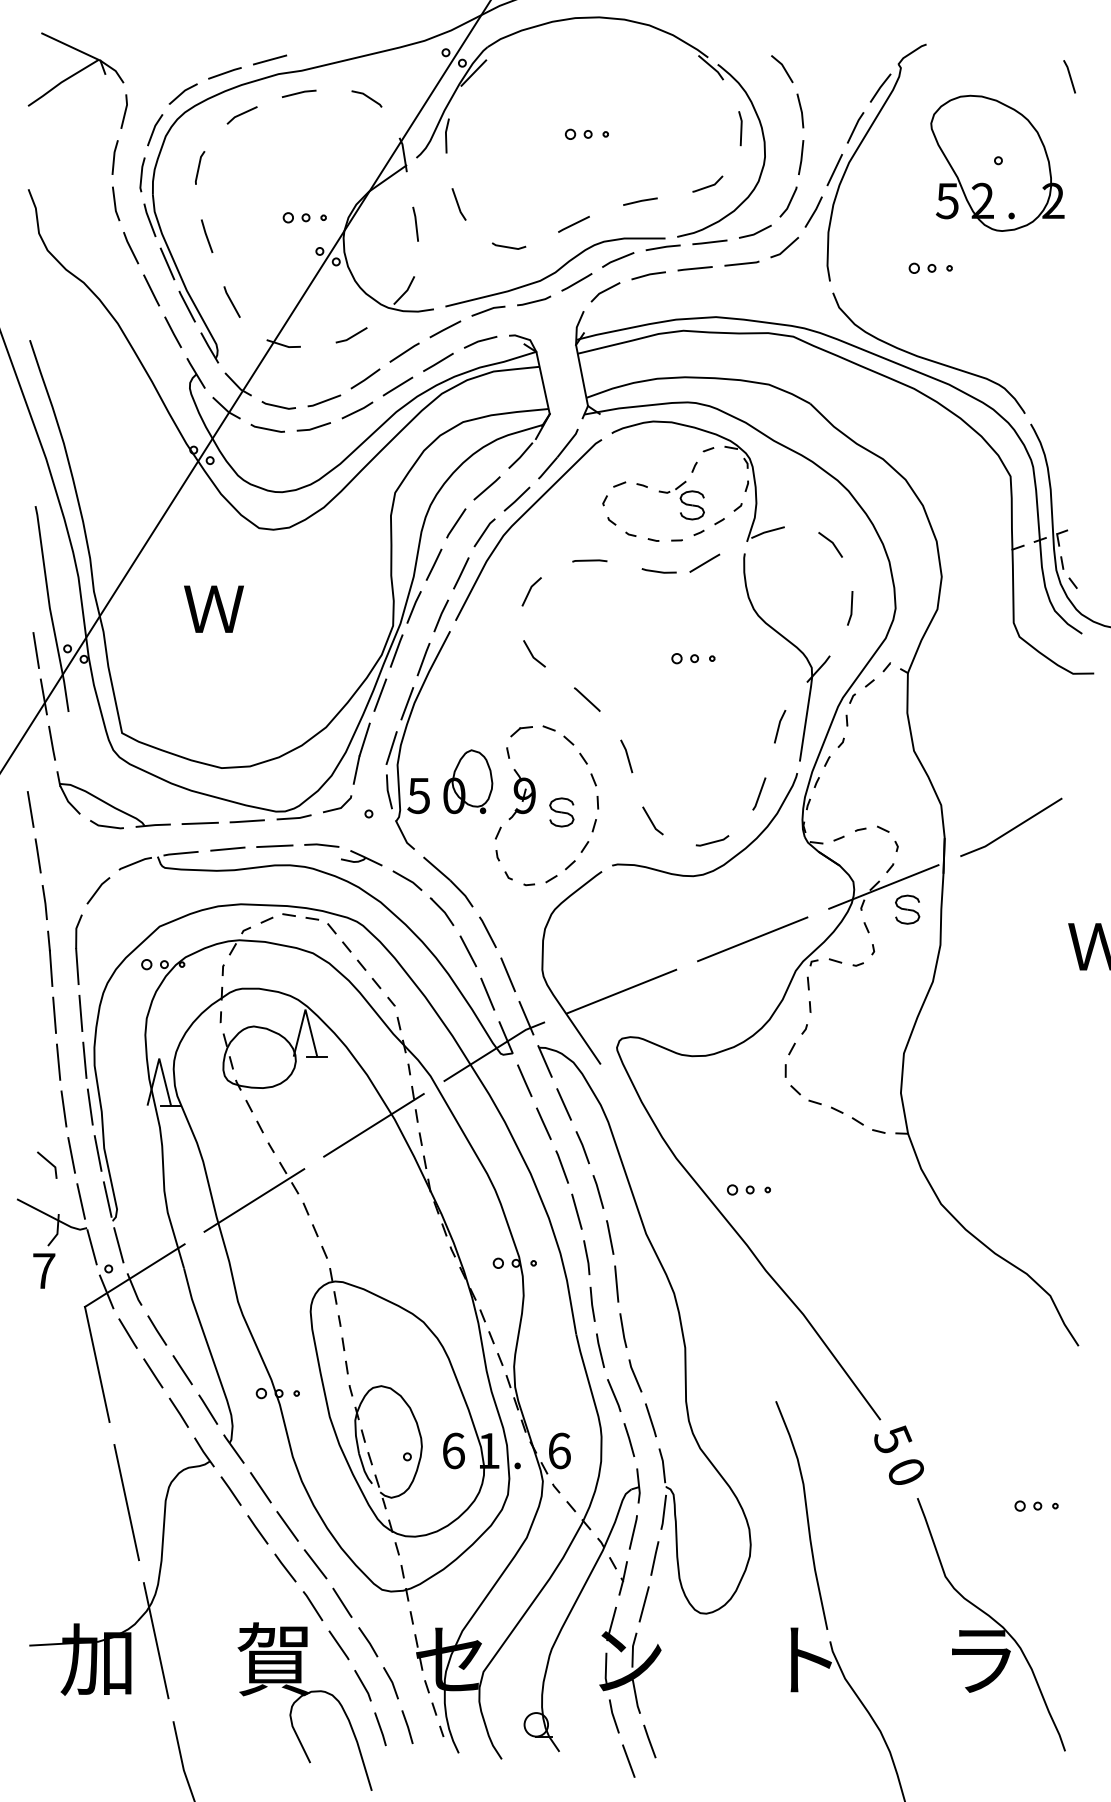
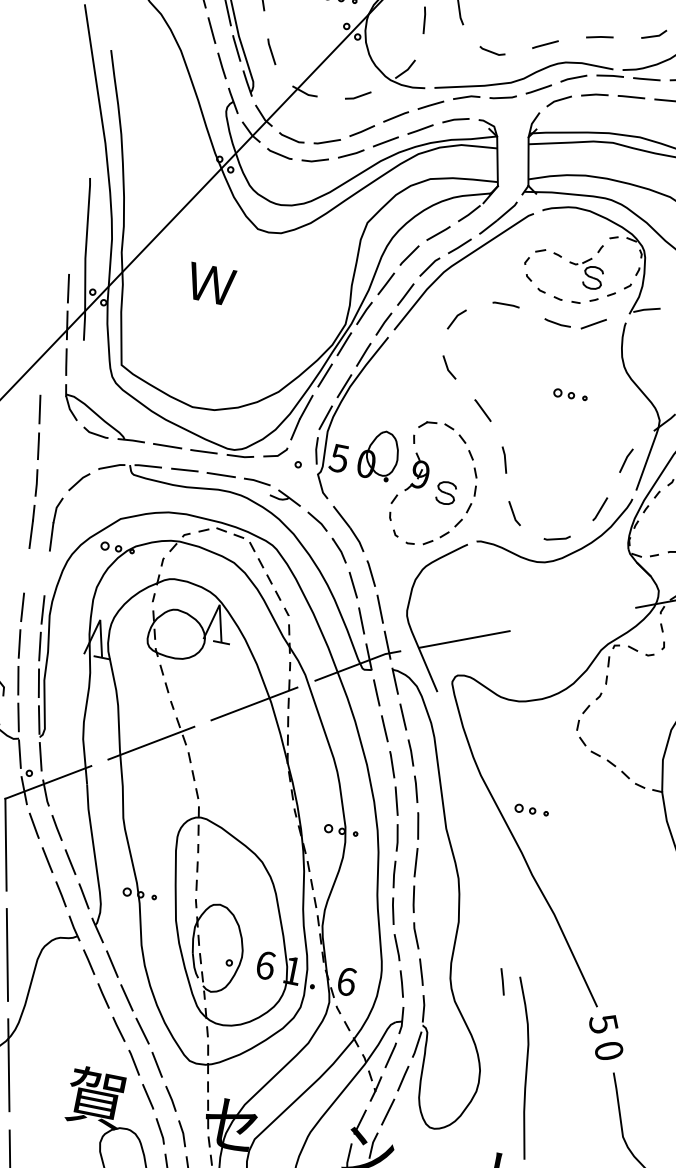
line: (752, 939) -> (572, 619), removed
line: (80, 1013) -> (46, 573), removed
line: (54, 1014) -> (26, 570), removed
line: (755, 1412) -> (502, 982), added

